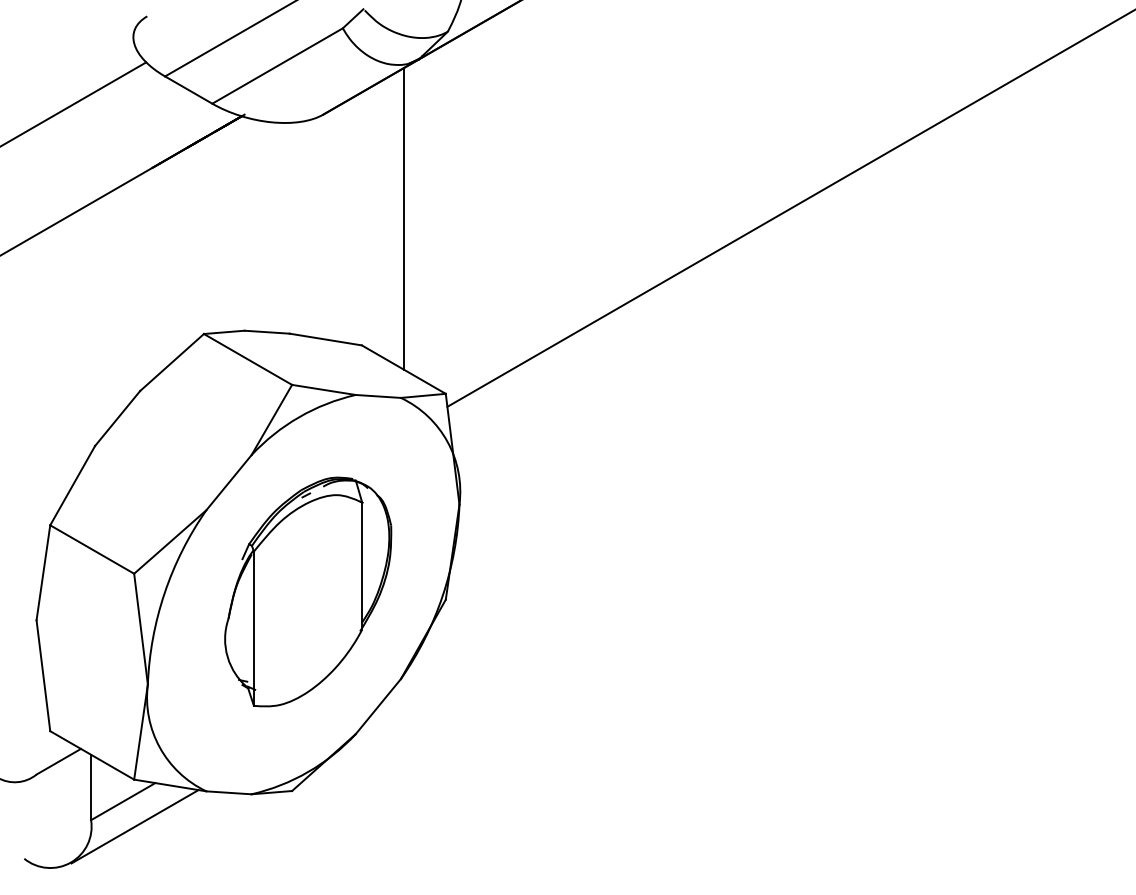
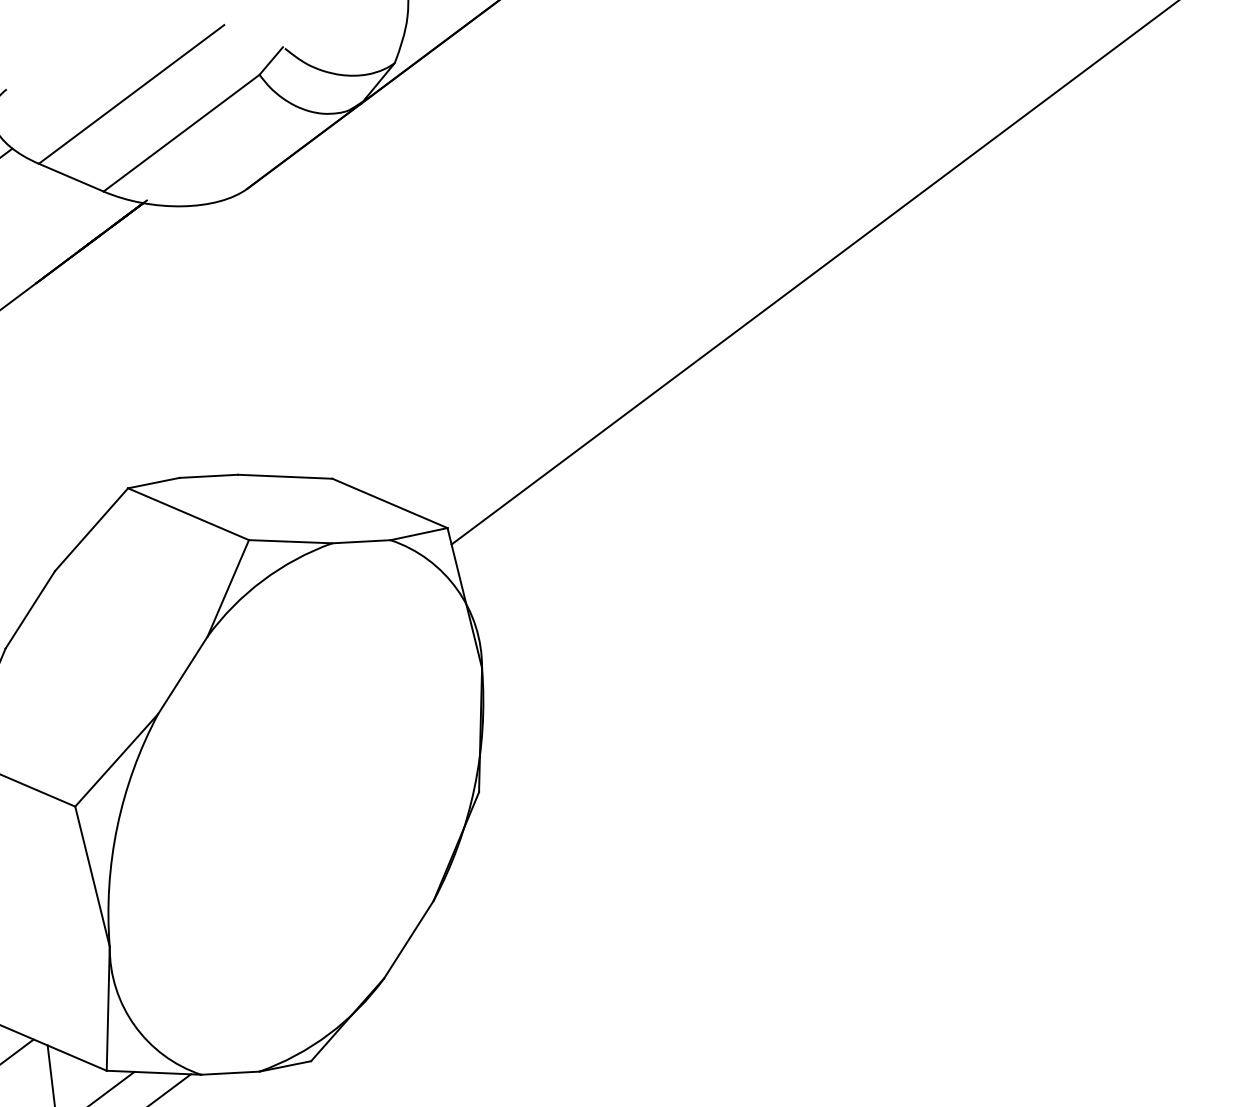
line: (403, 218) -> (366, 309), removed
part: (308, 591) -> (301, 802), removed

